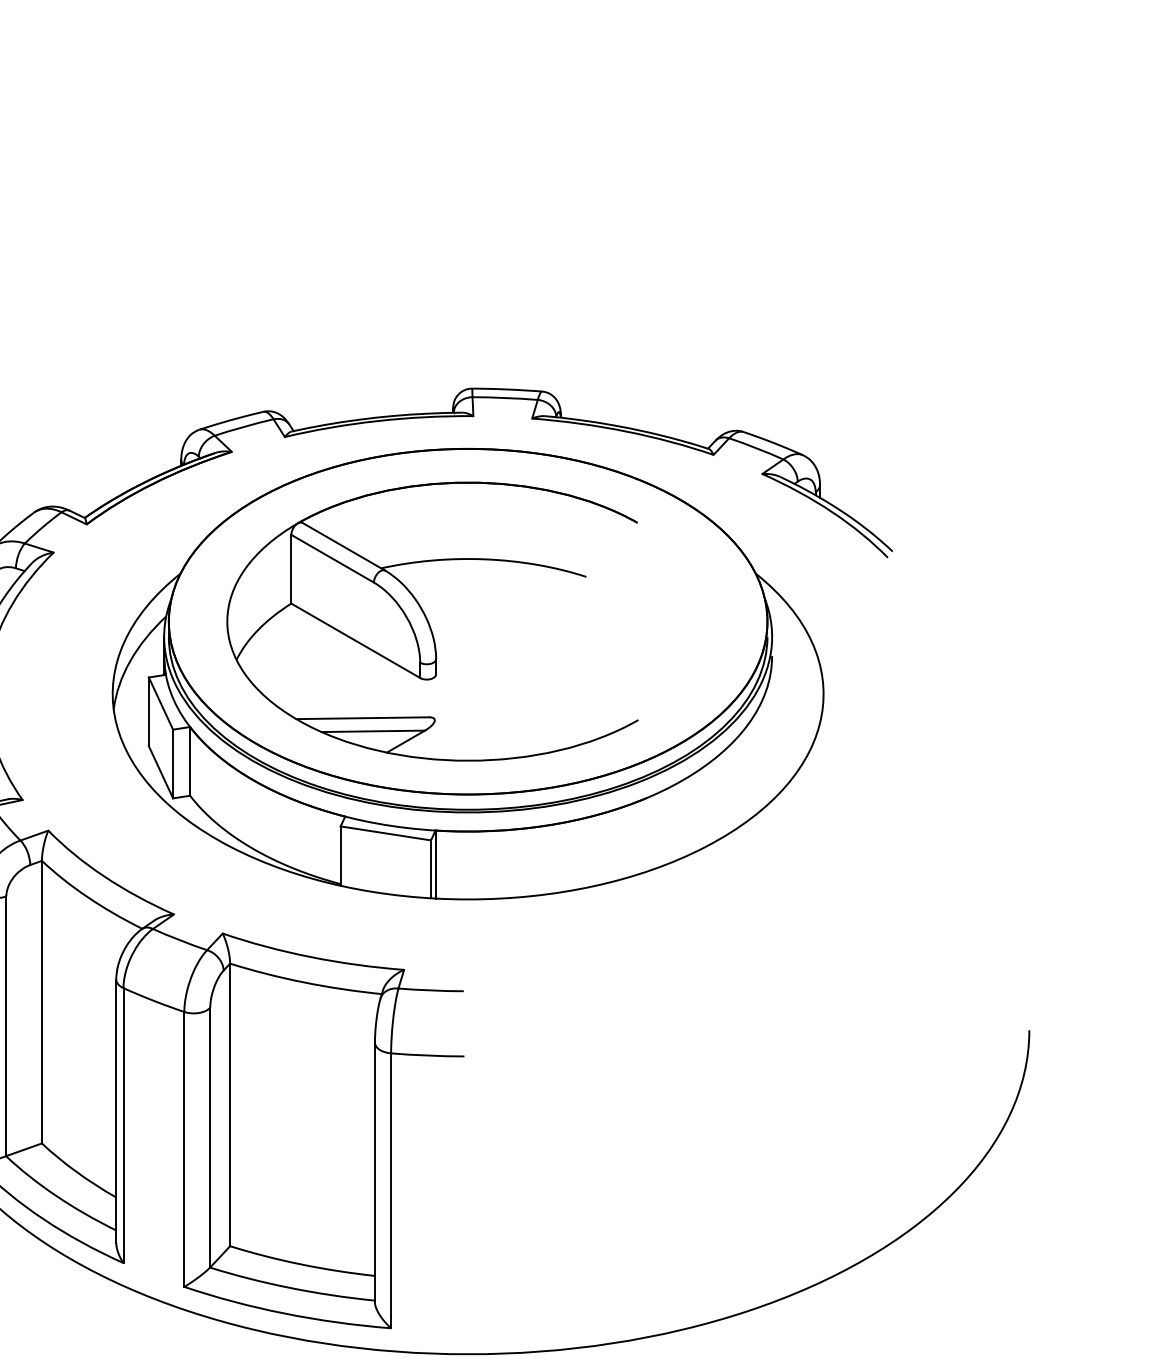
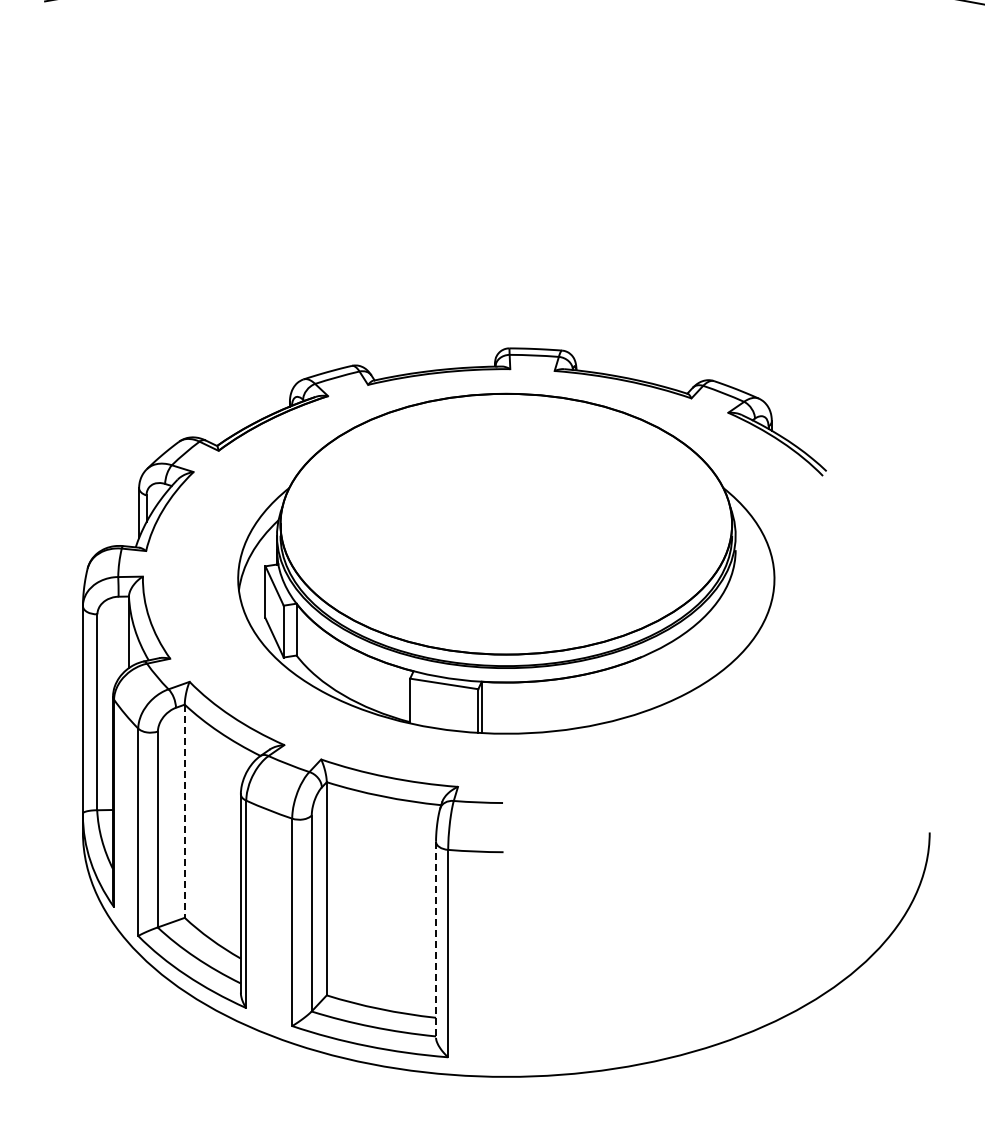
part: (431, 620) -> (478, 523), removed
line: (41, 1002) -> (184, 811), solid -> dashed
line: (375, 1173) -> (436, 940), solid -> dashed

